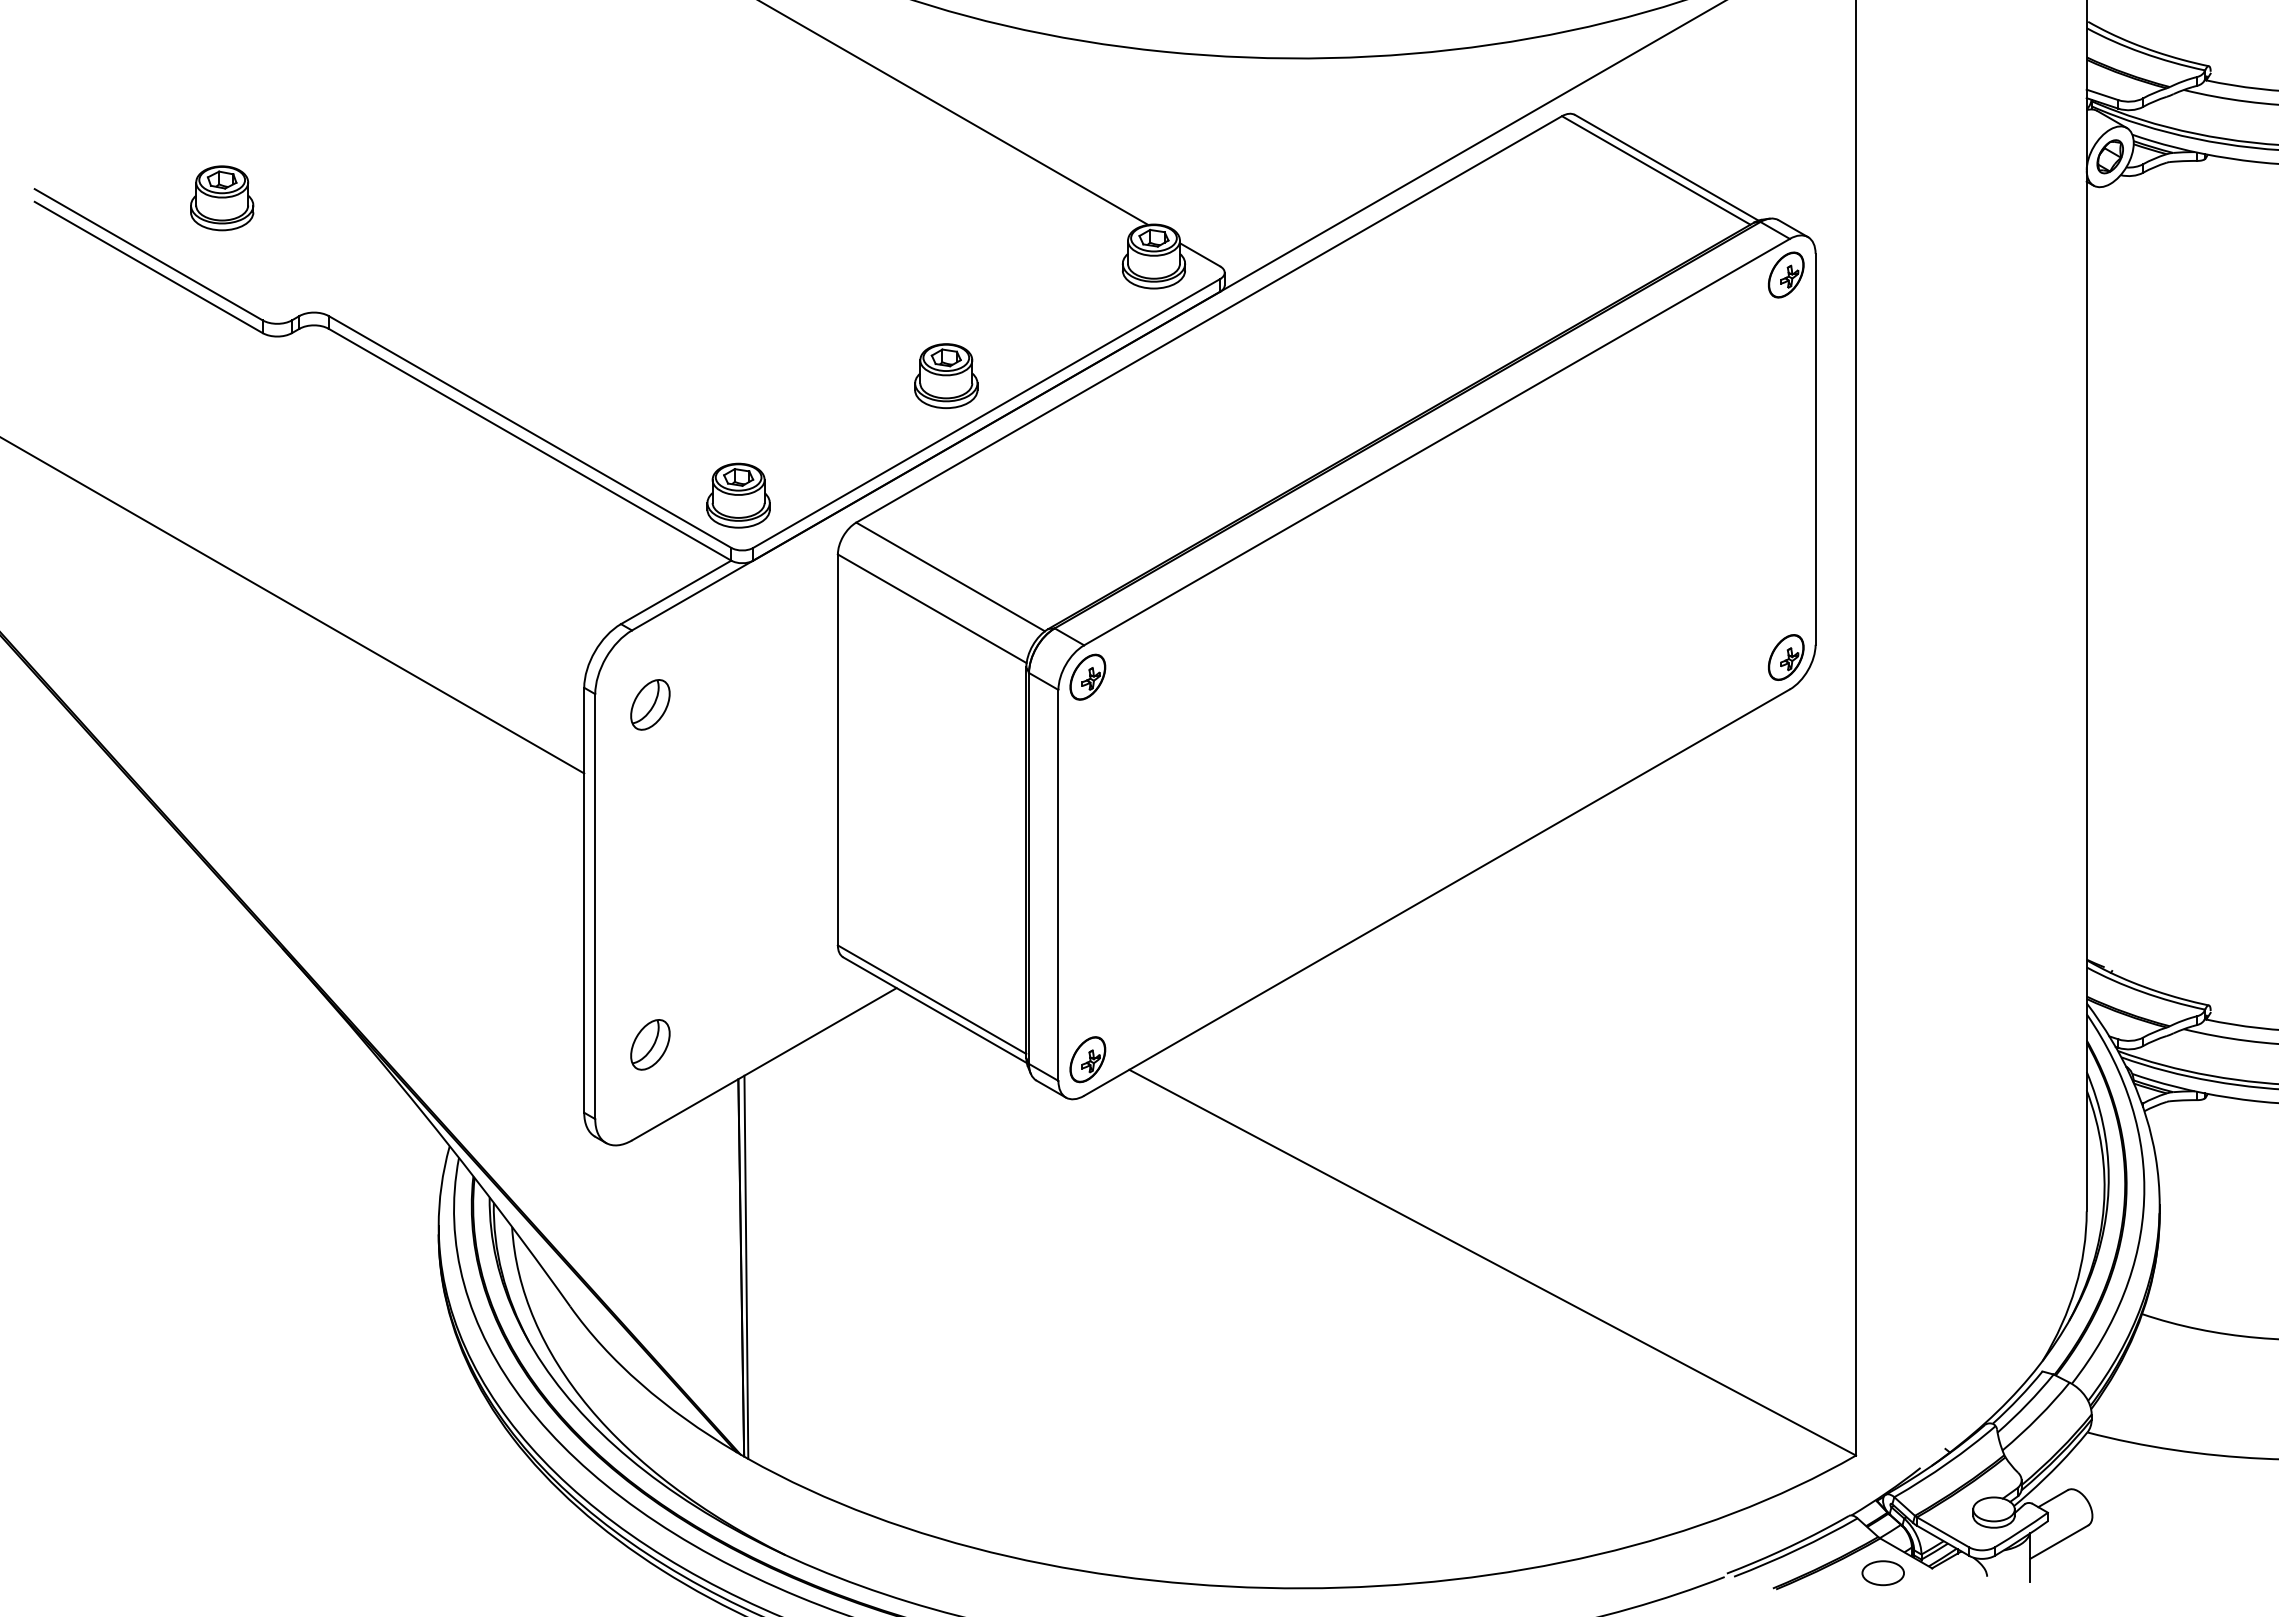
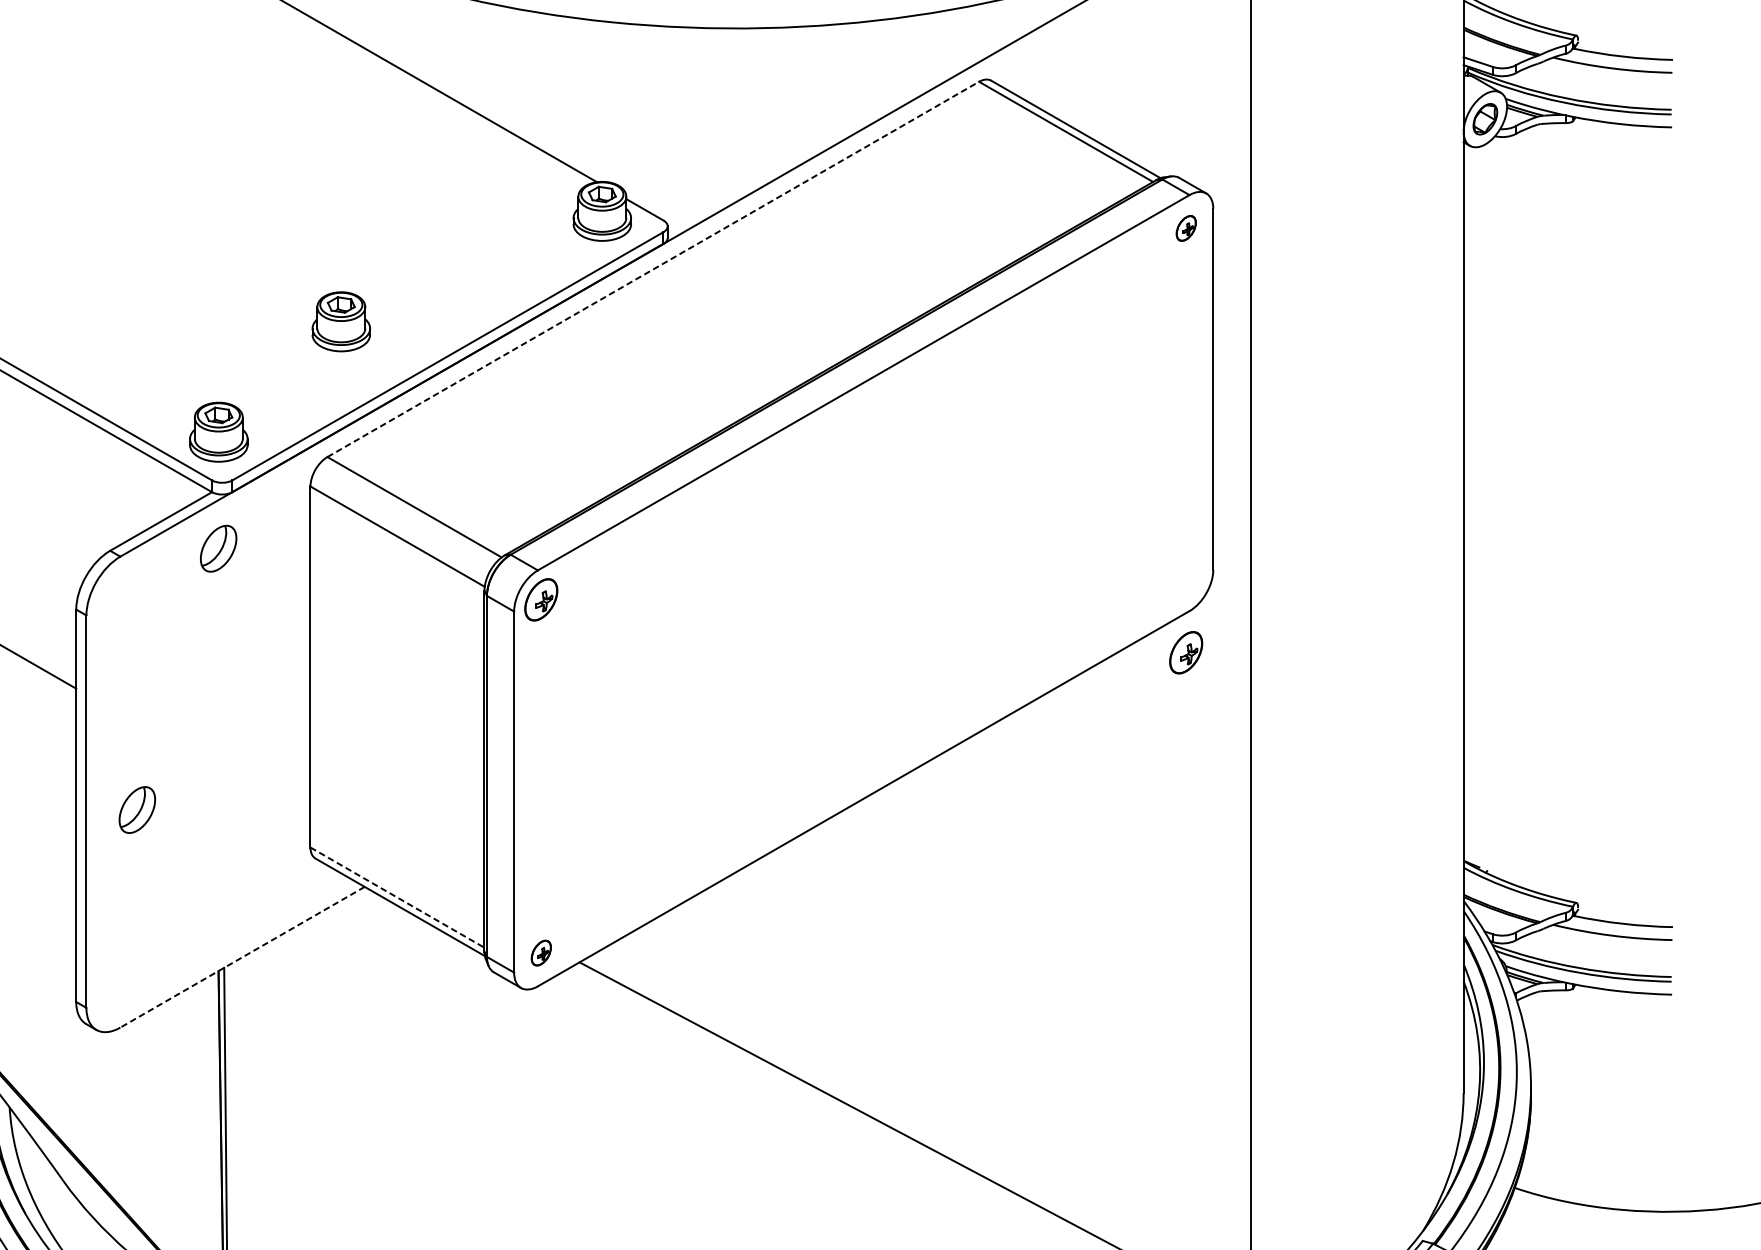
part: (1786, 274) -> (1186, 227), size x0.6
line: (1209, 319) -> (653, 269), solid -> dashed
part: (946, 376) -> (341, 322), moved
part: (1786, 657) -> (1186, 652), moved
part: (650, 704) -> (218, 548), moved
line: (932, 999) -> (397, 897), solid -> dashed
part: (650, 1044) -> (137, 809), moved
part: (1087, 1059) -> (540, 952), size x0.6
line: (764, 1064) -> (242, 957), solid -> dashed

